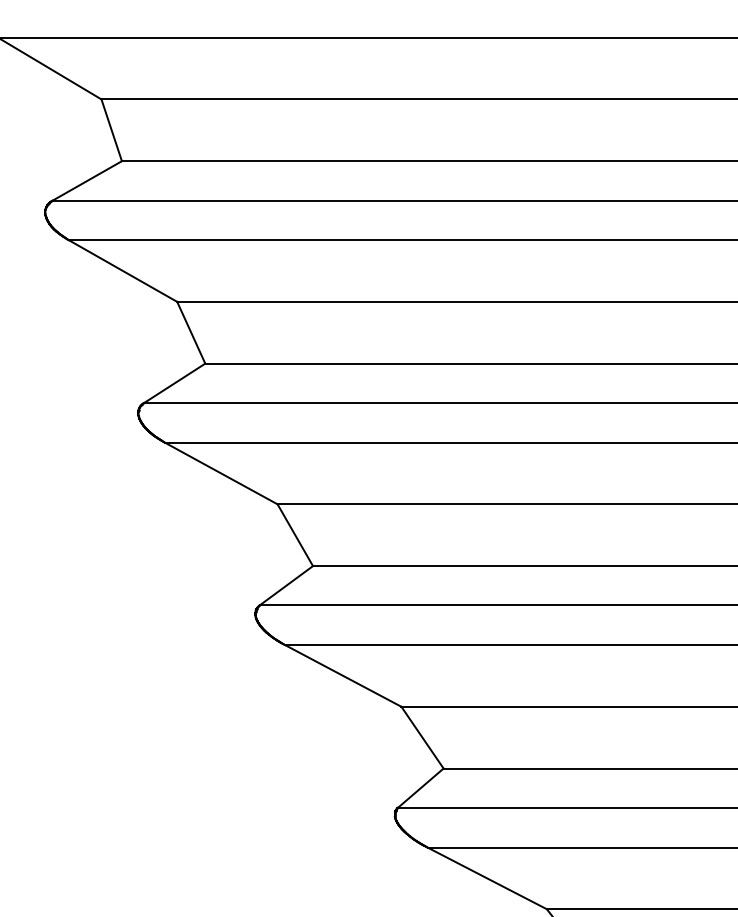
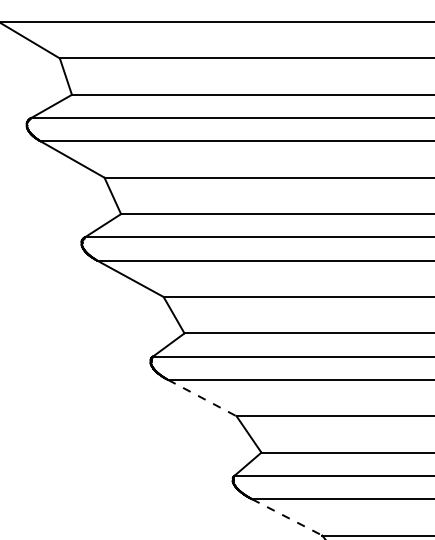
line: (343, 676) -> (202, 398), solid -> dashed
line: (487, 878) -> (287, 517), solid -> dashed

